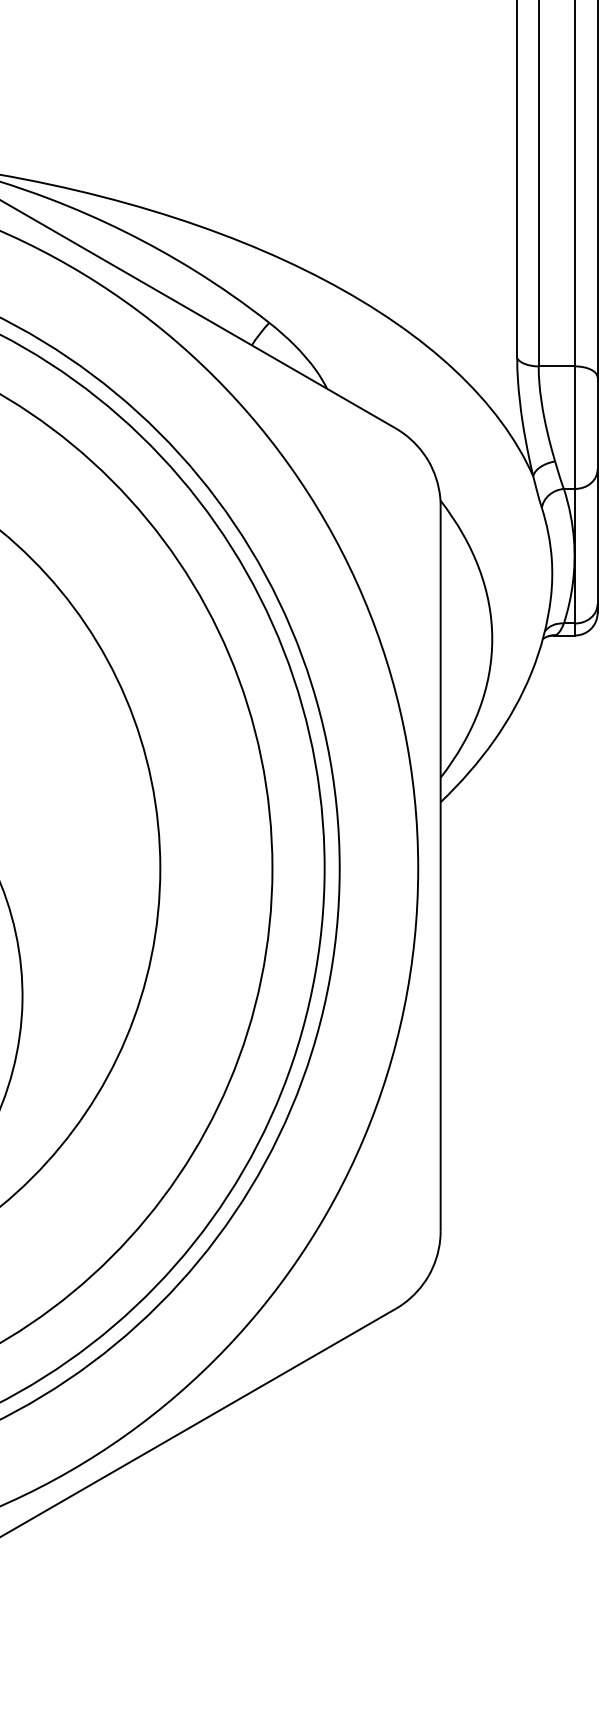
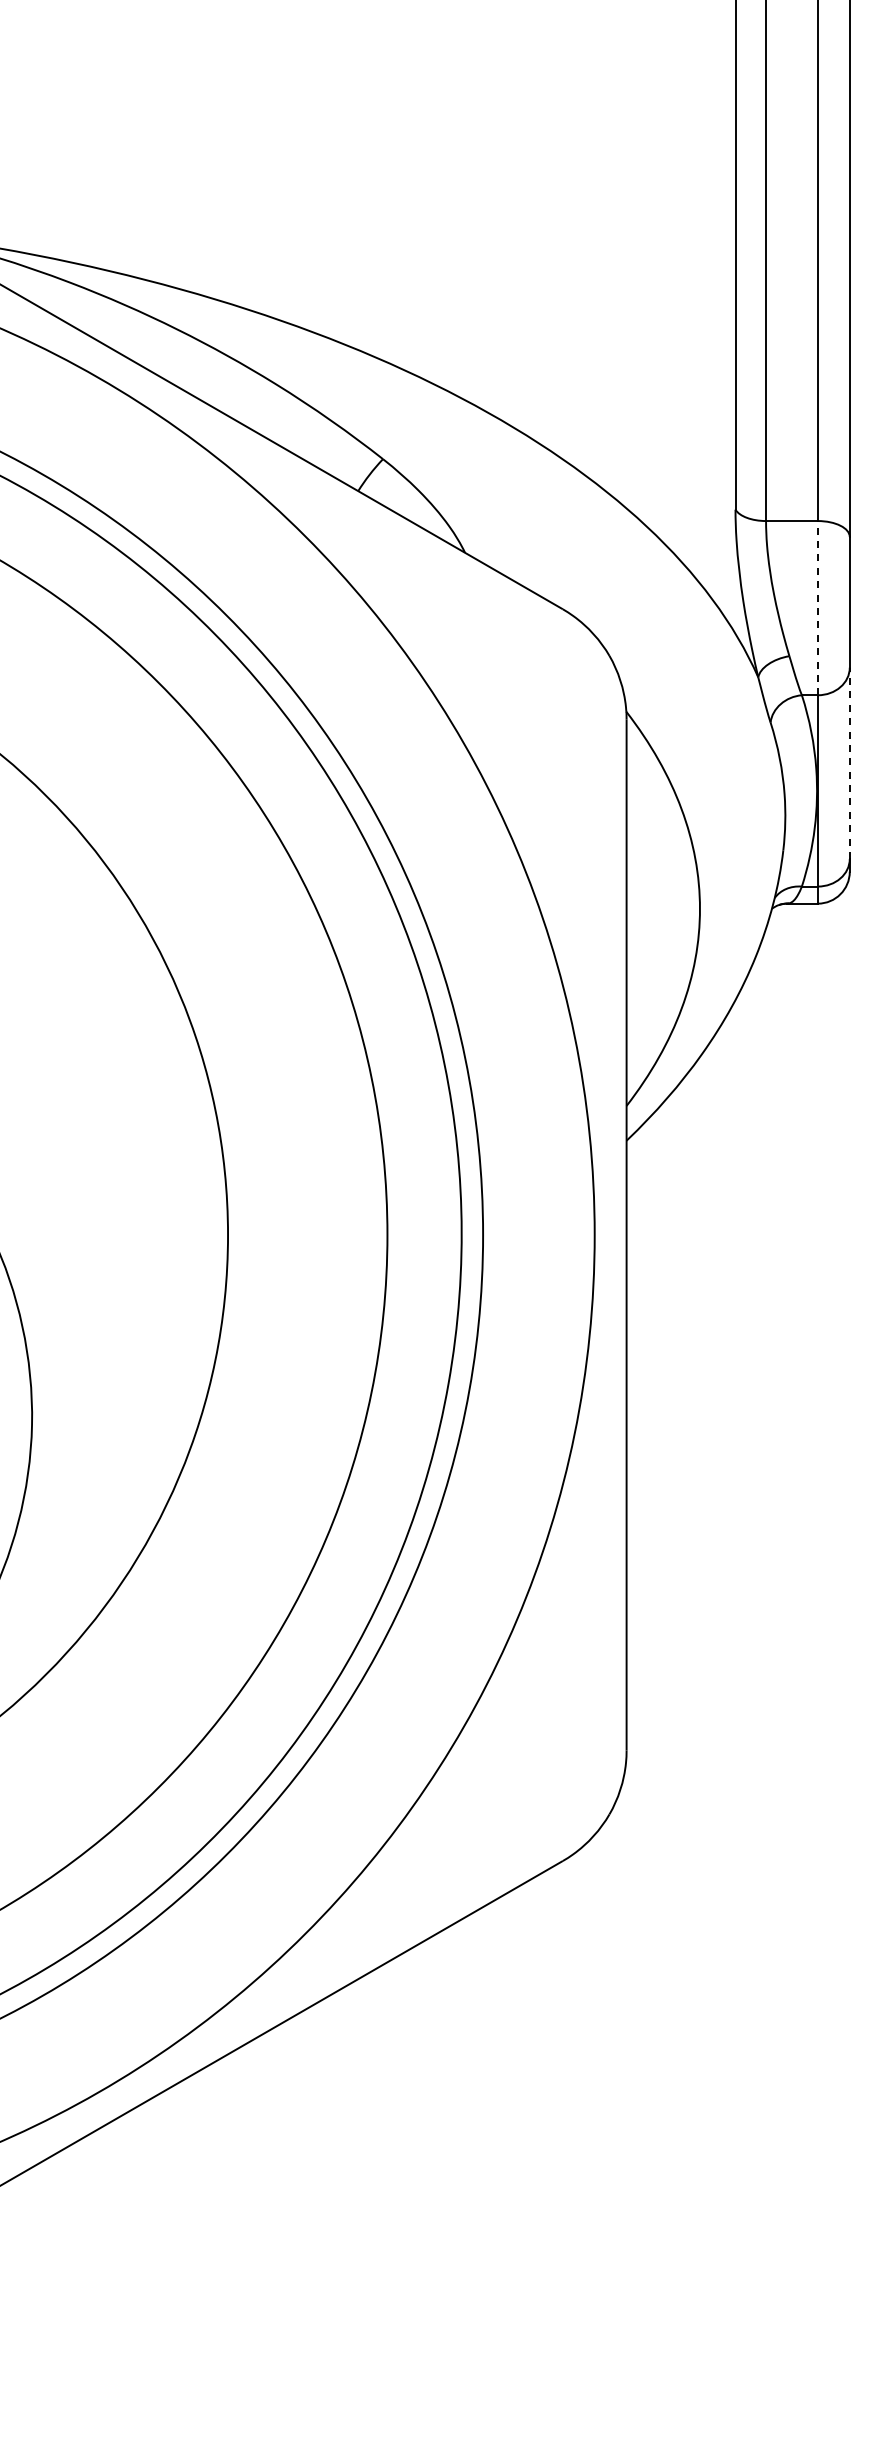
line: (574, 427) -> (817, 607), solid -> dashed
line: (597, 536) -> (849, 763), solid -> dashed

